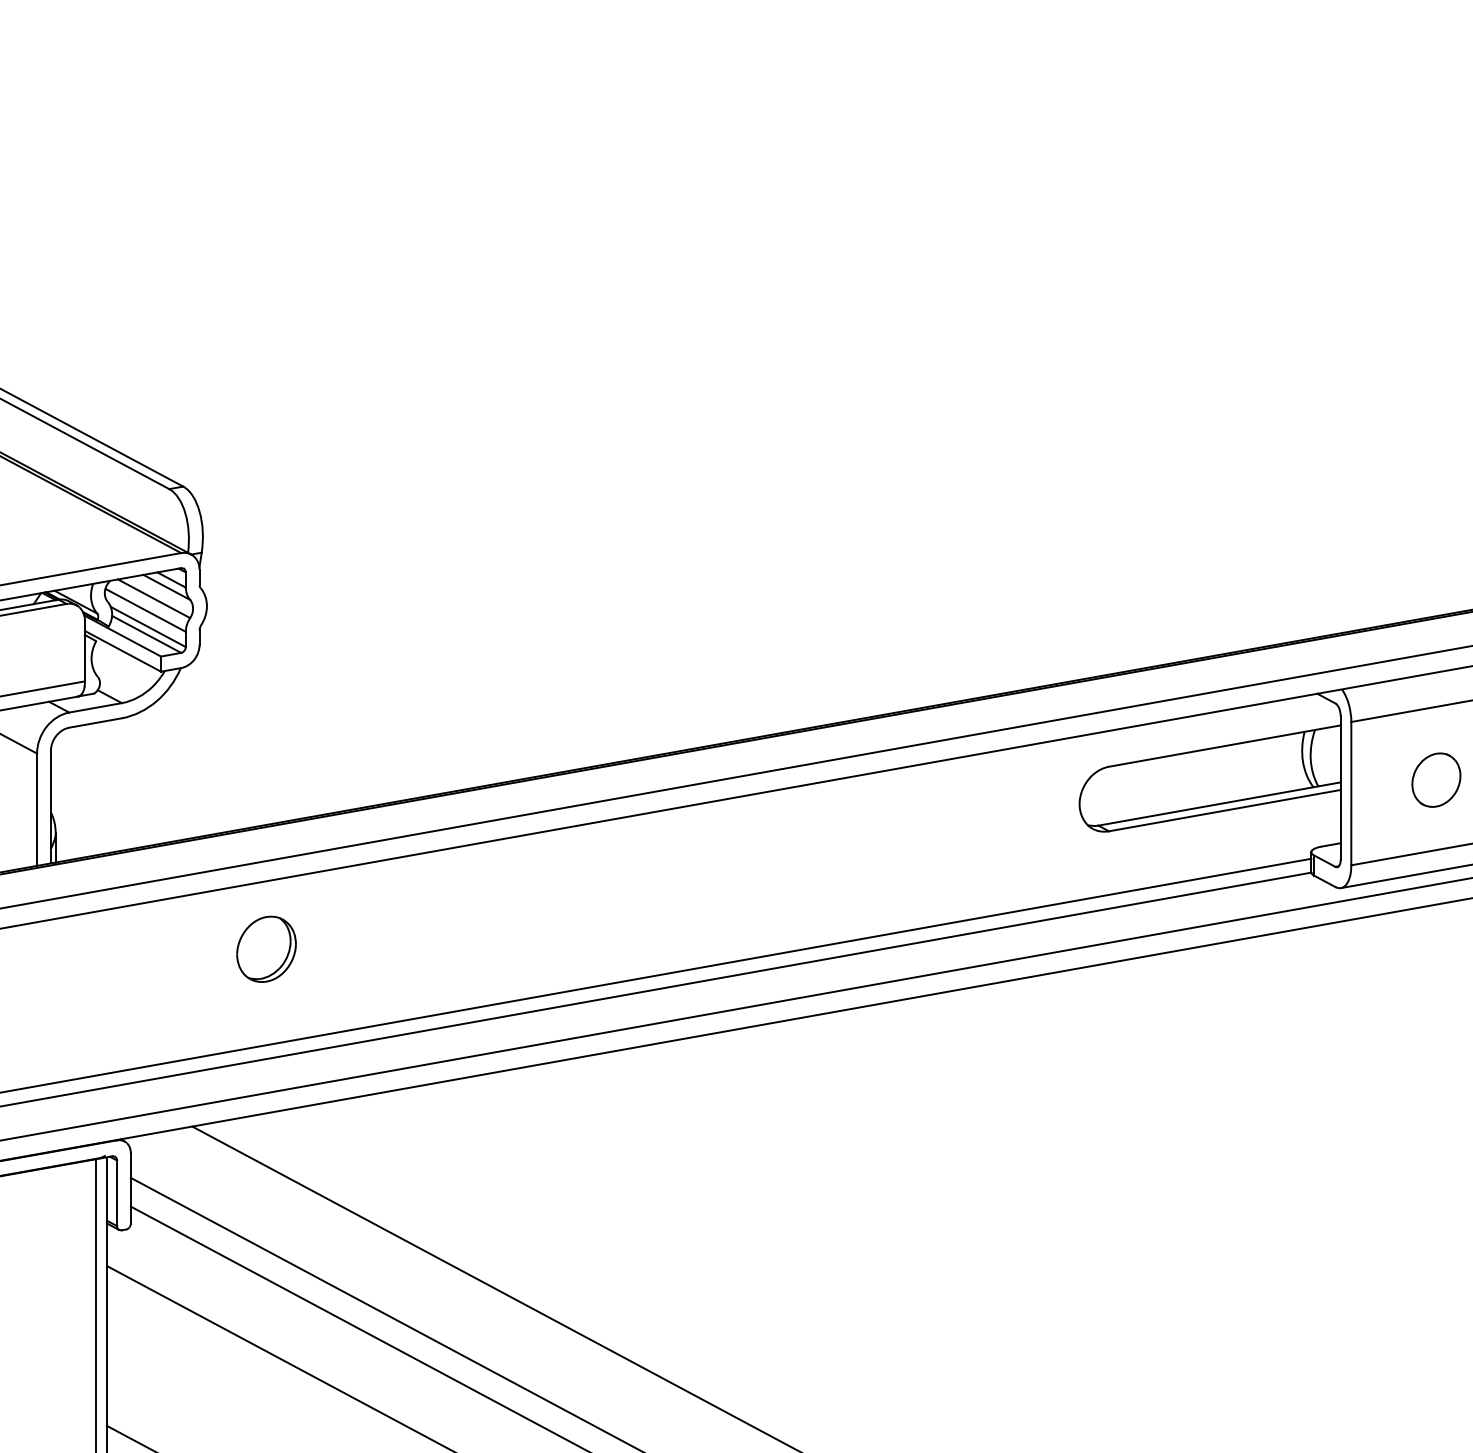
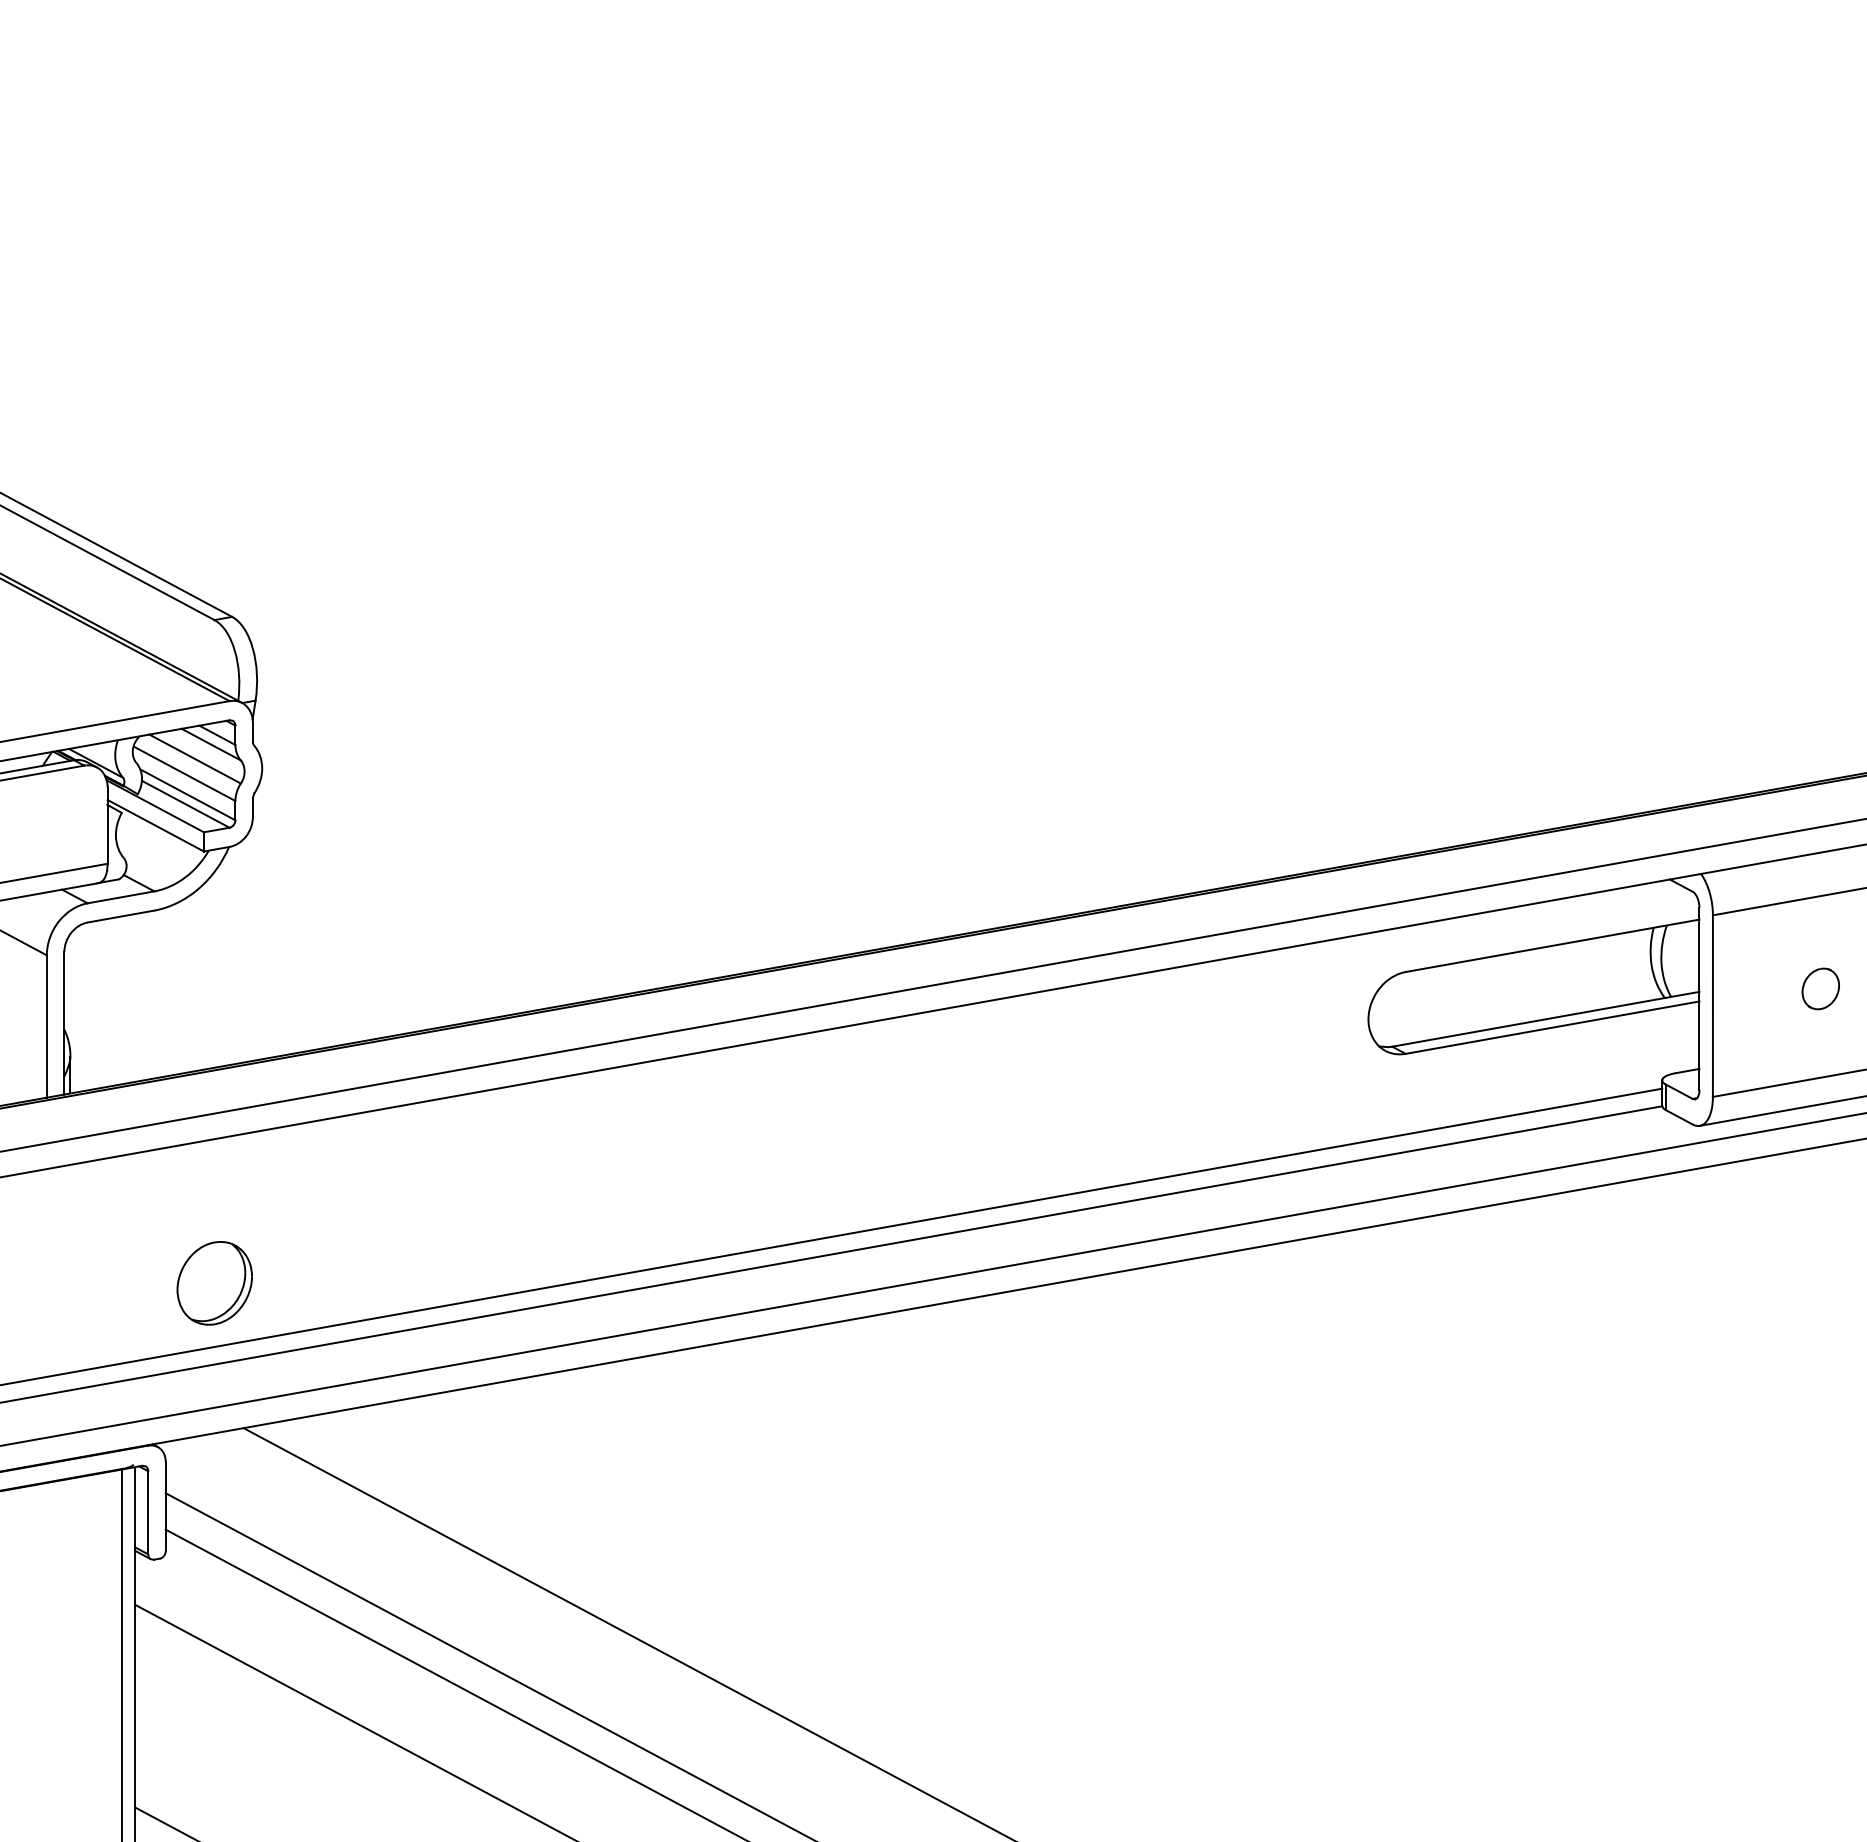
part: (1436, 779) -> (1820, 988), size x0.6
part: (266, 948) -> (214, 1282), moved

